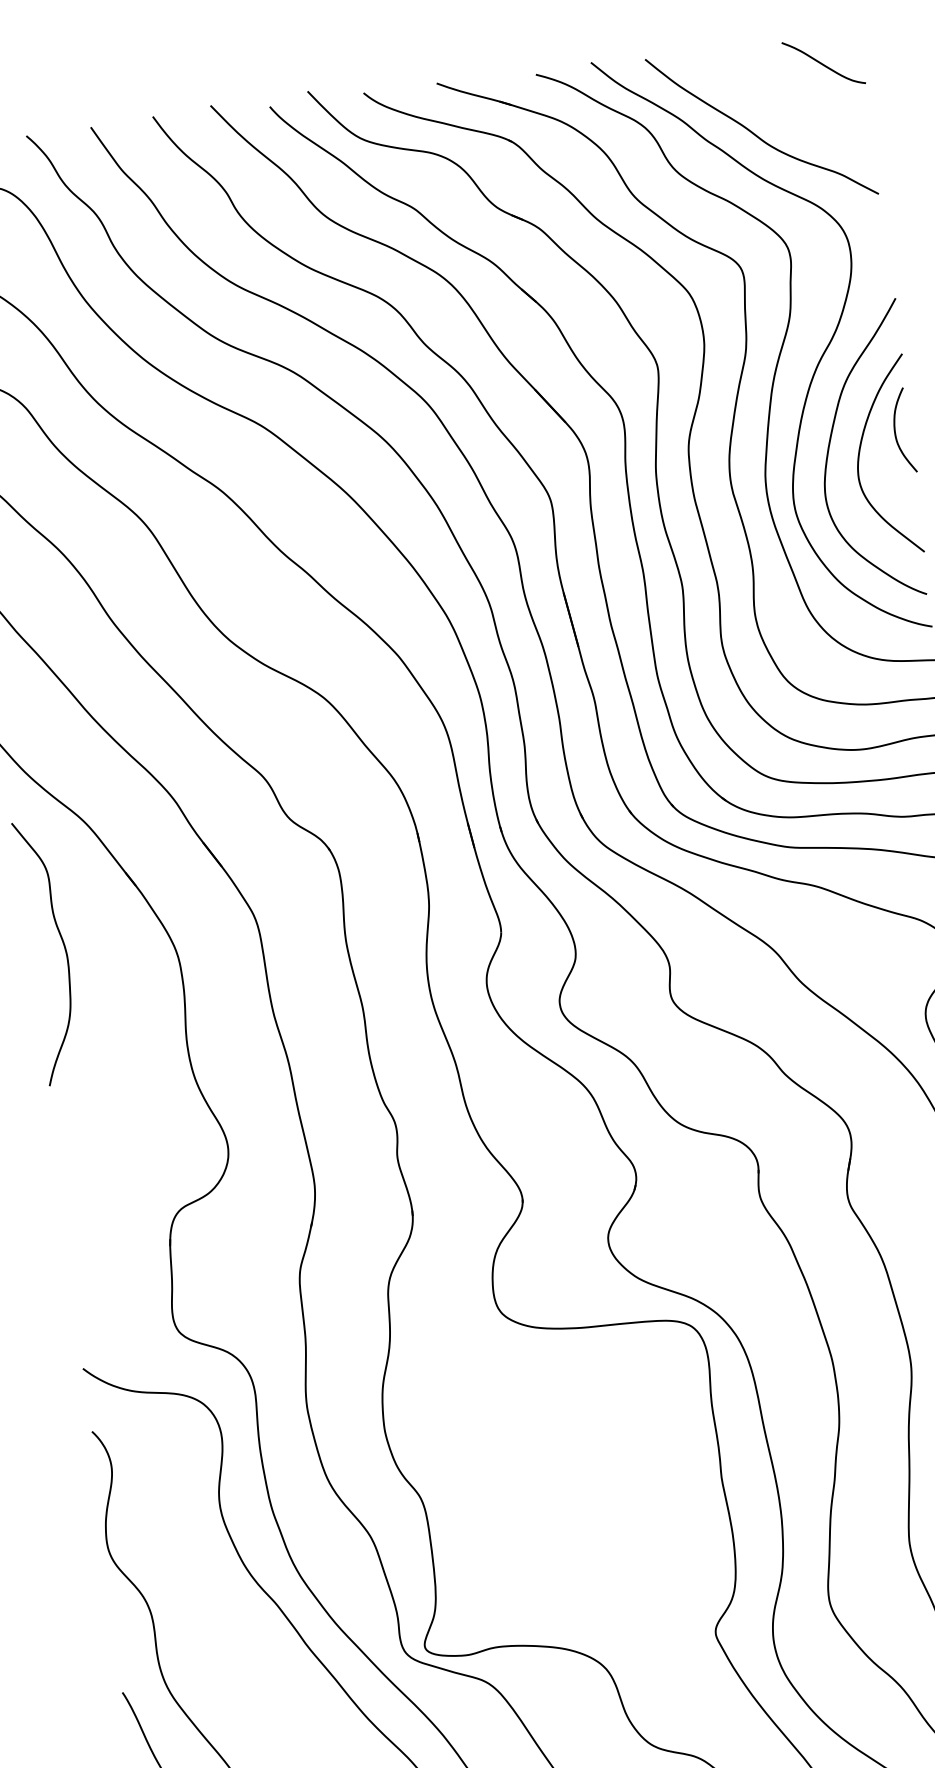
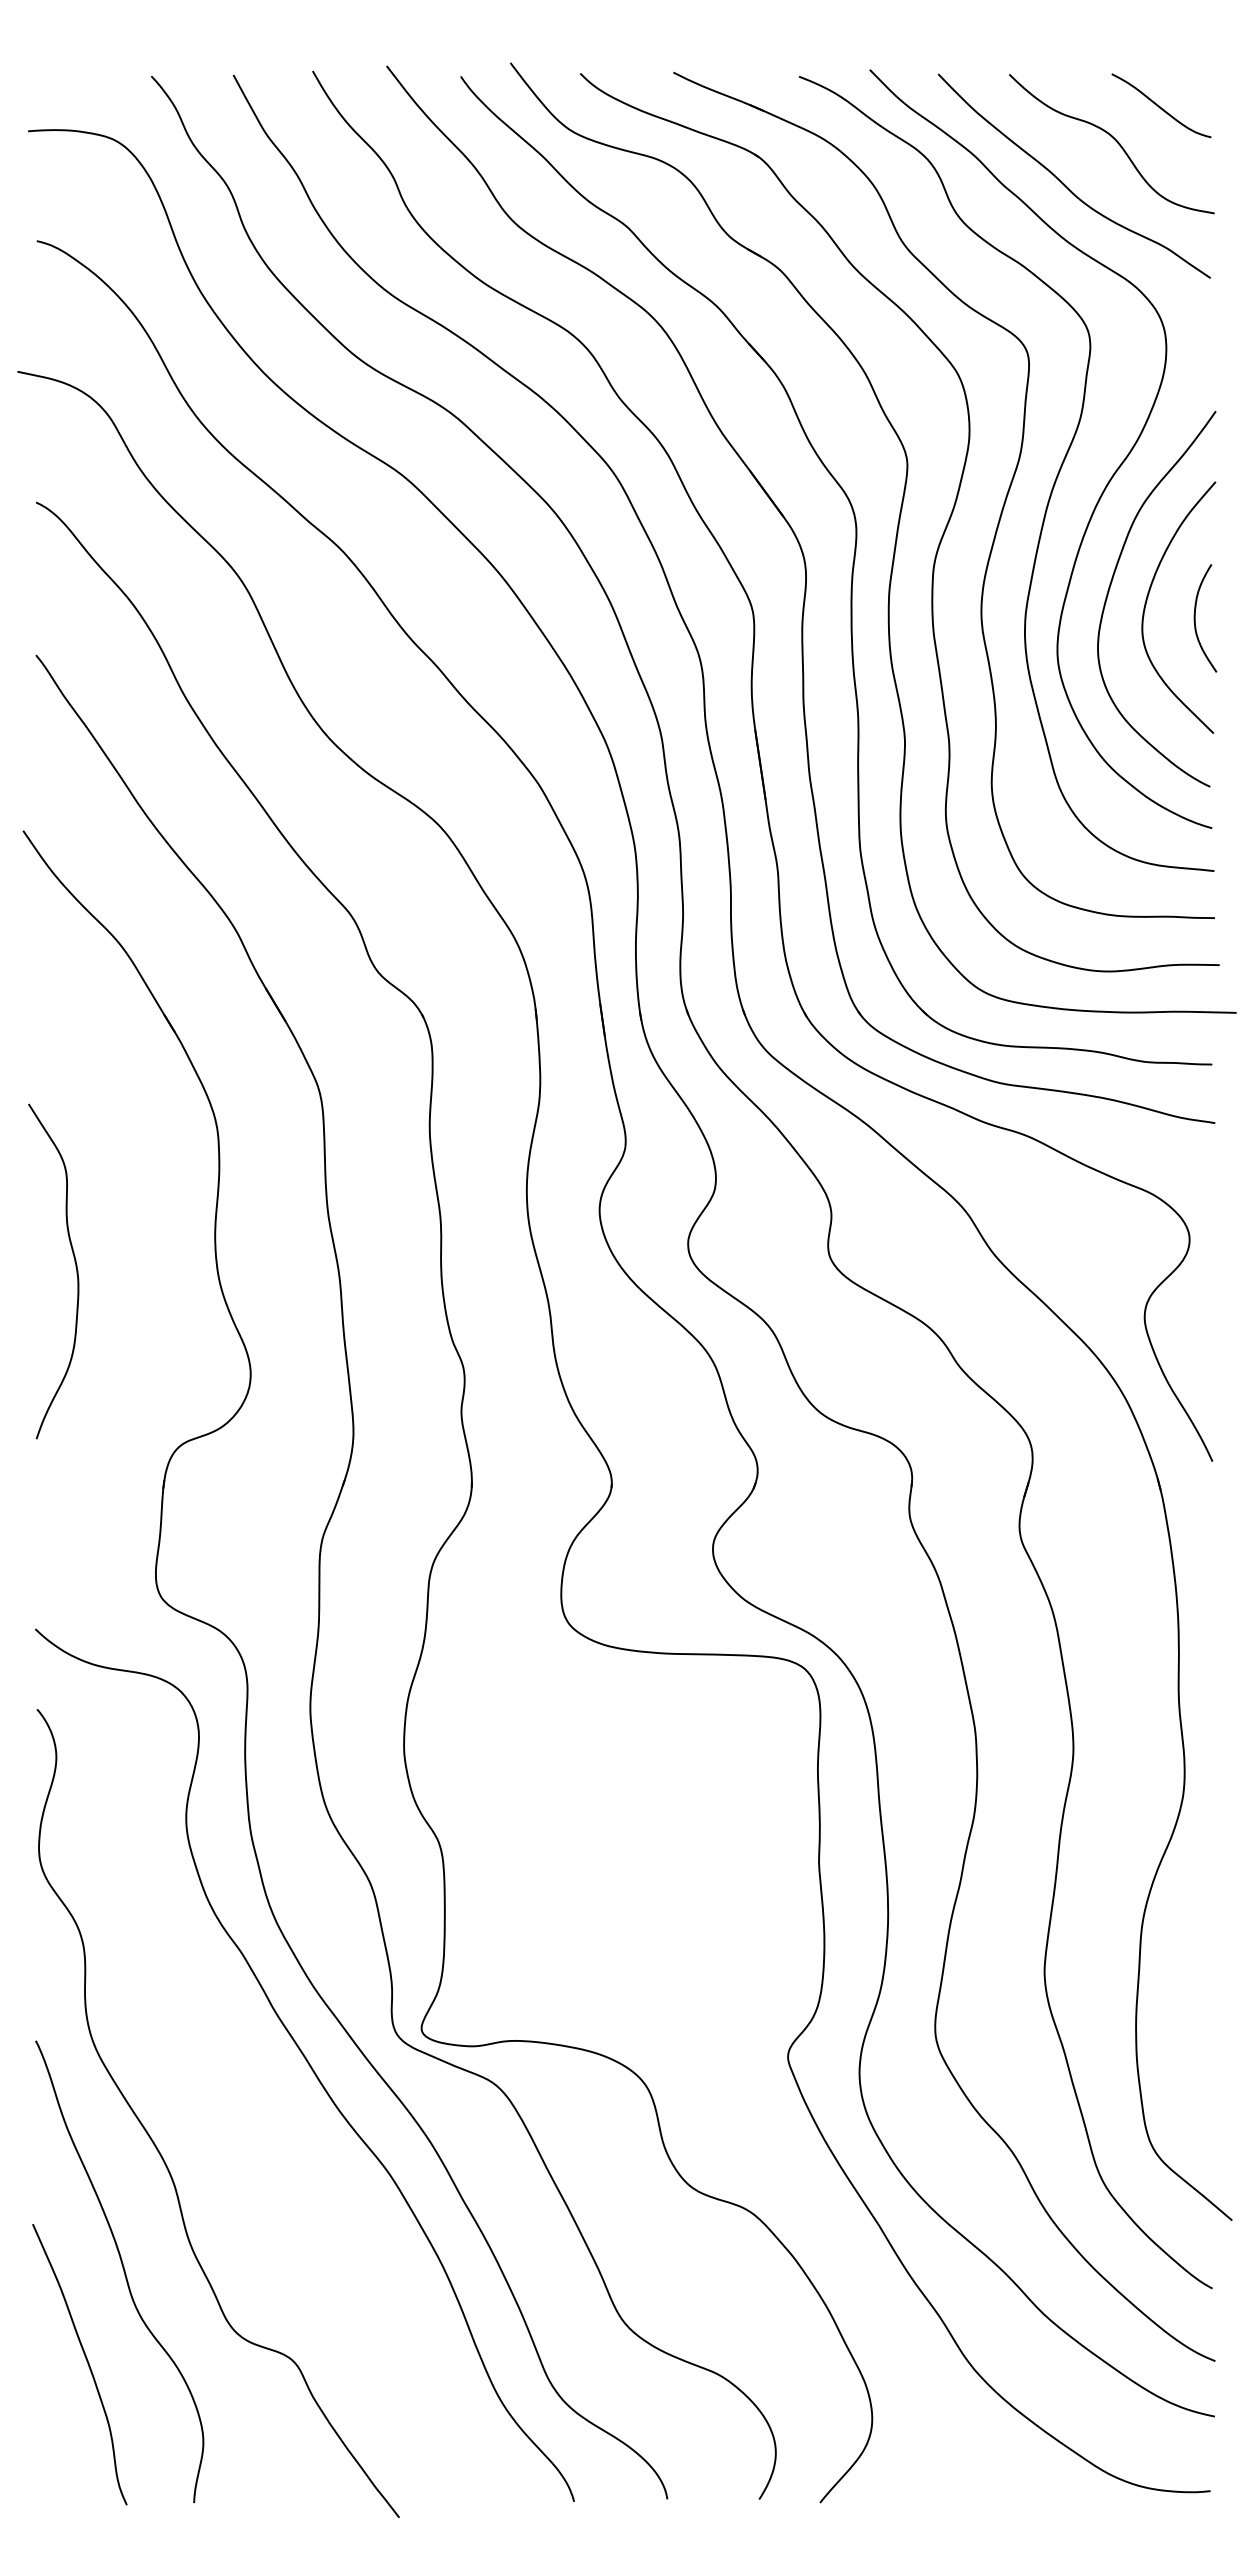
curve: (790, 94) -> (1114, 140), added
curve: (895, 431) -> (1195, 618), moved
curve: (63, 947) -> (75, 1267), moved

